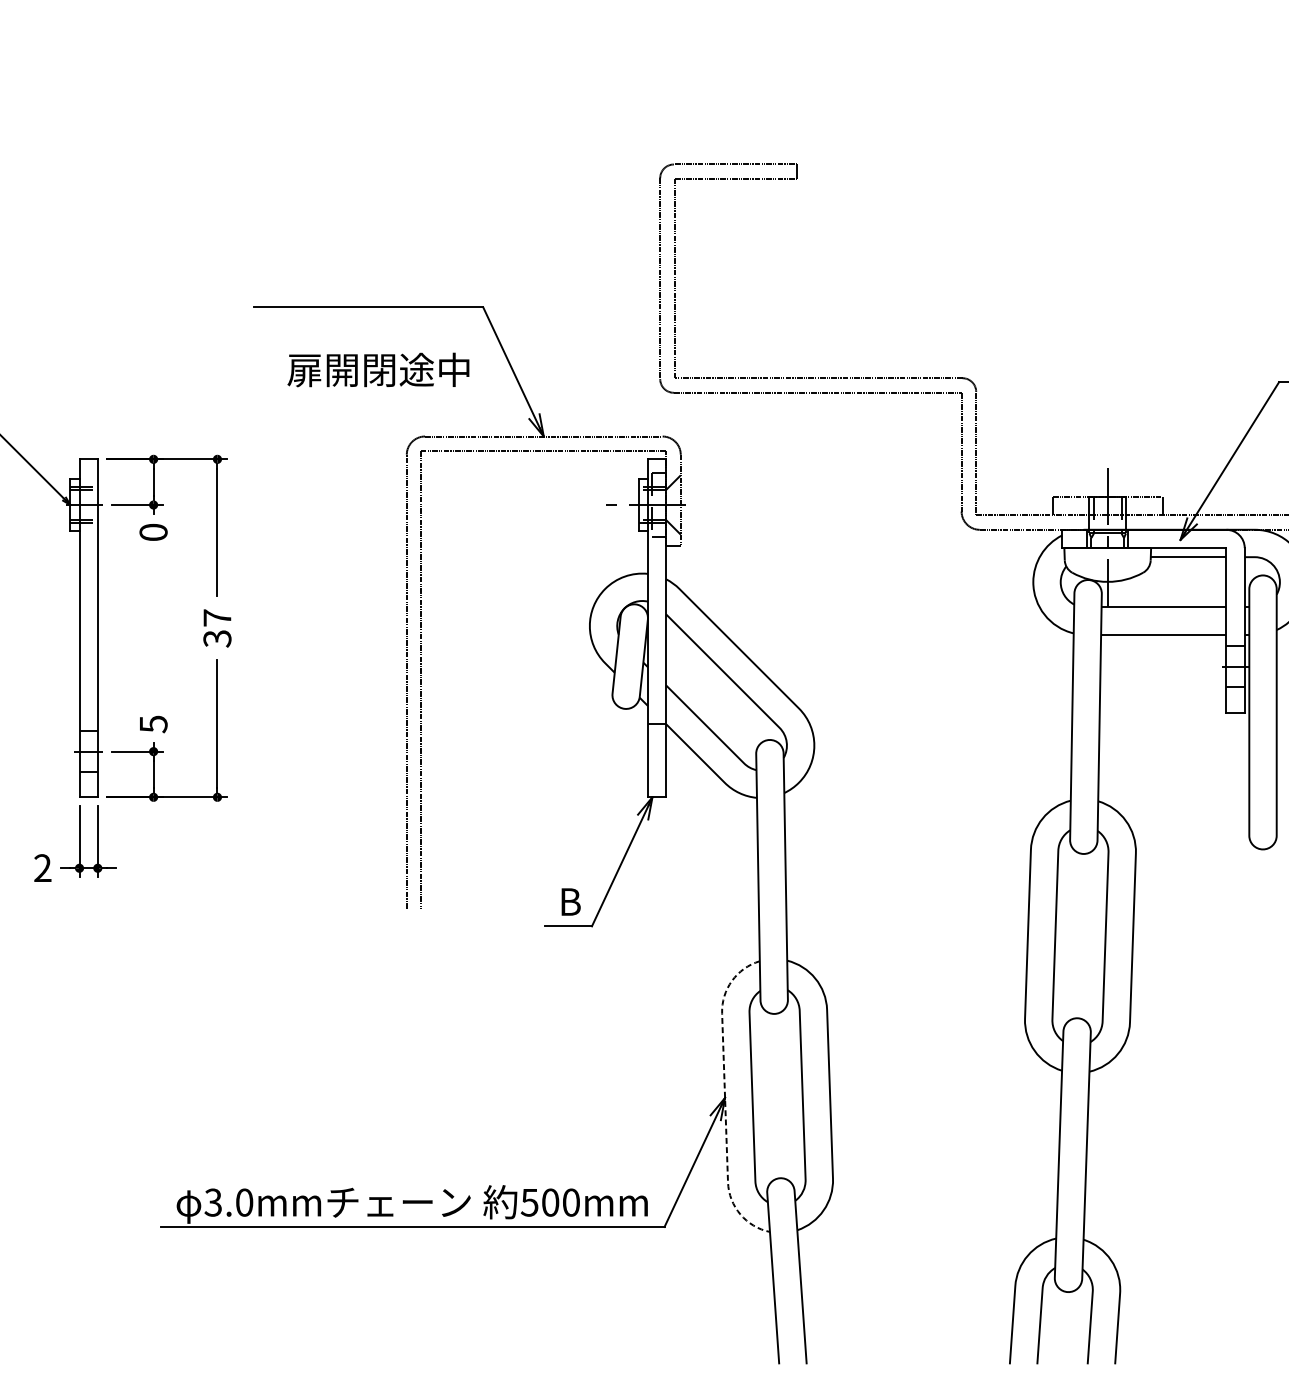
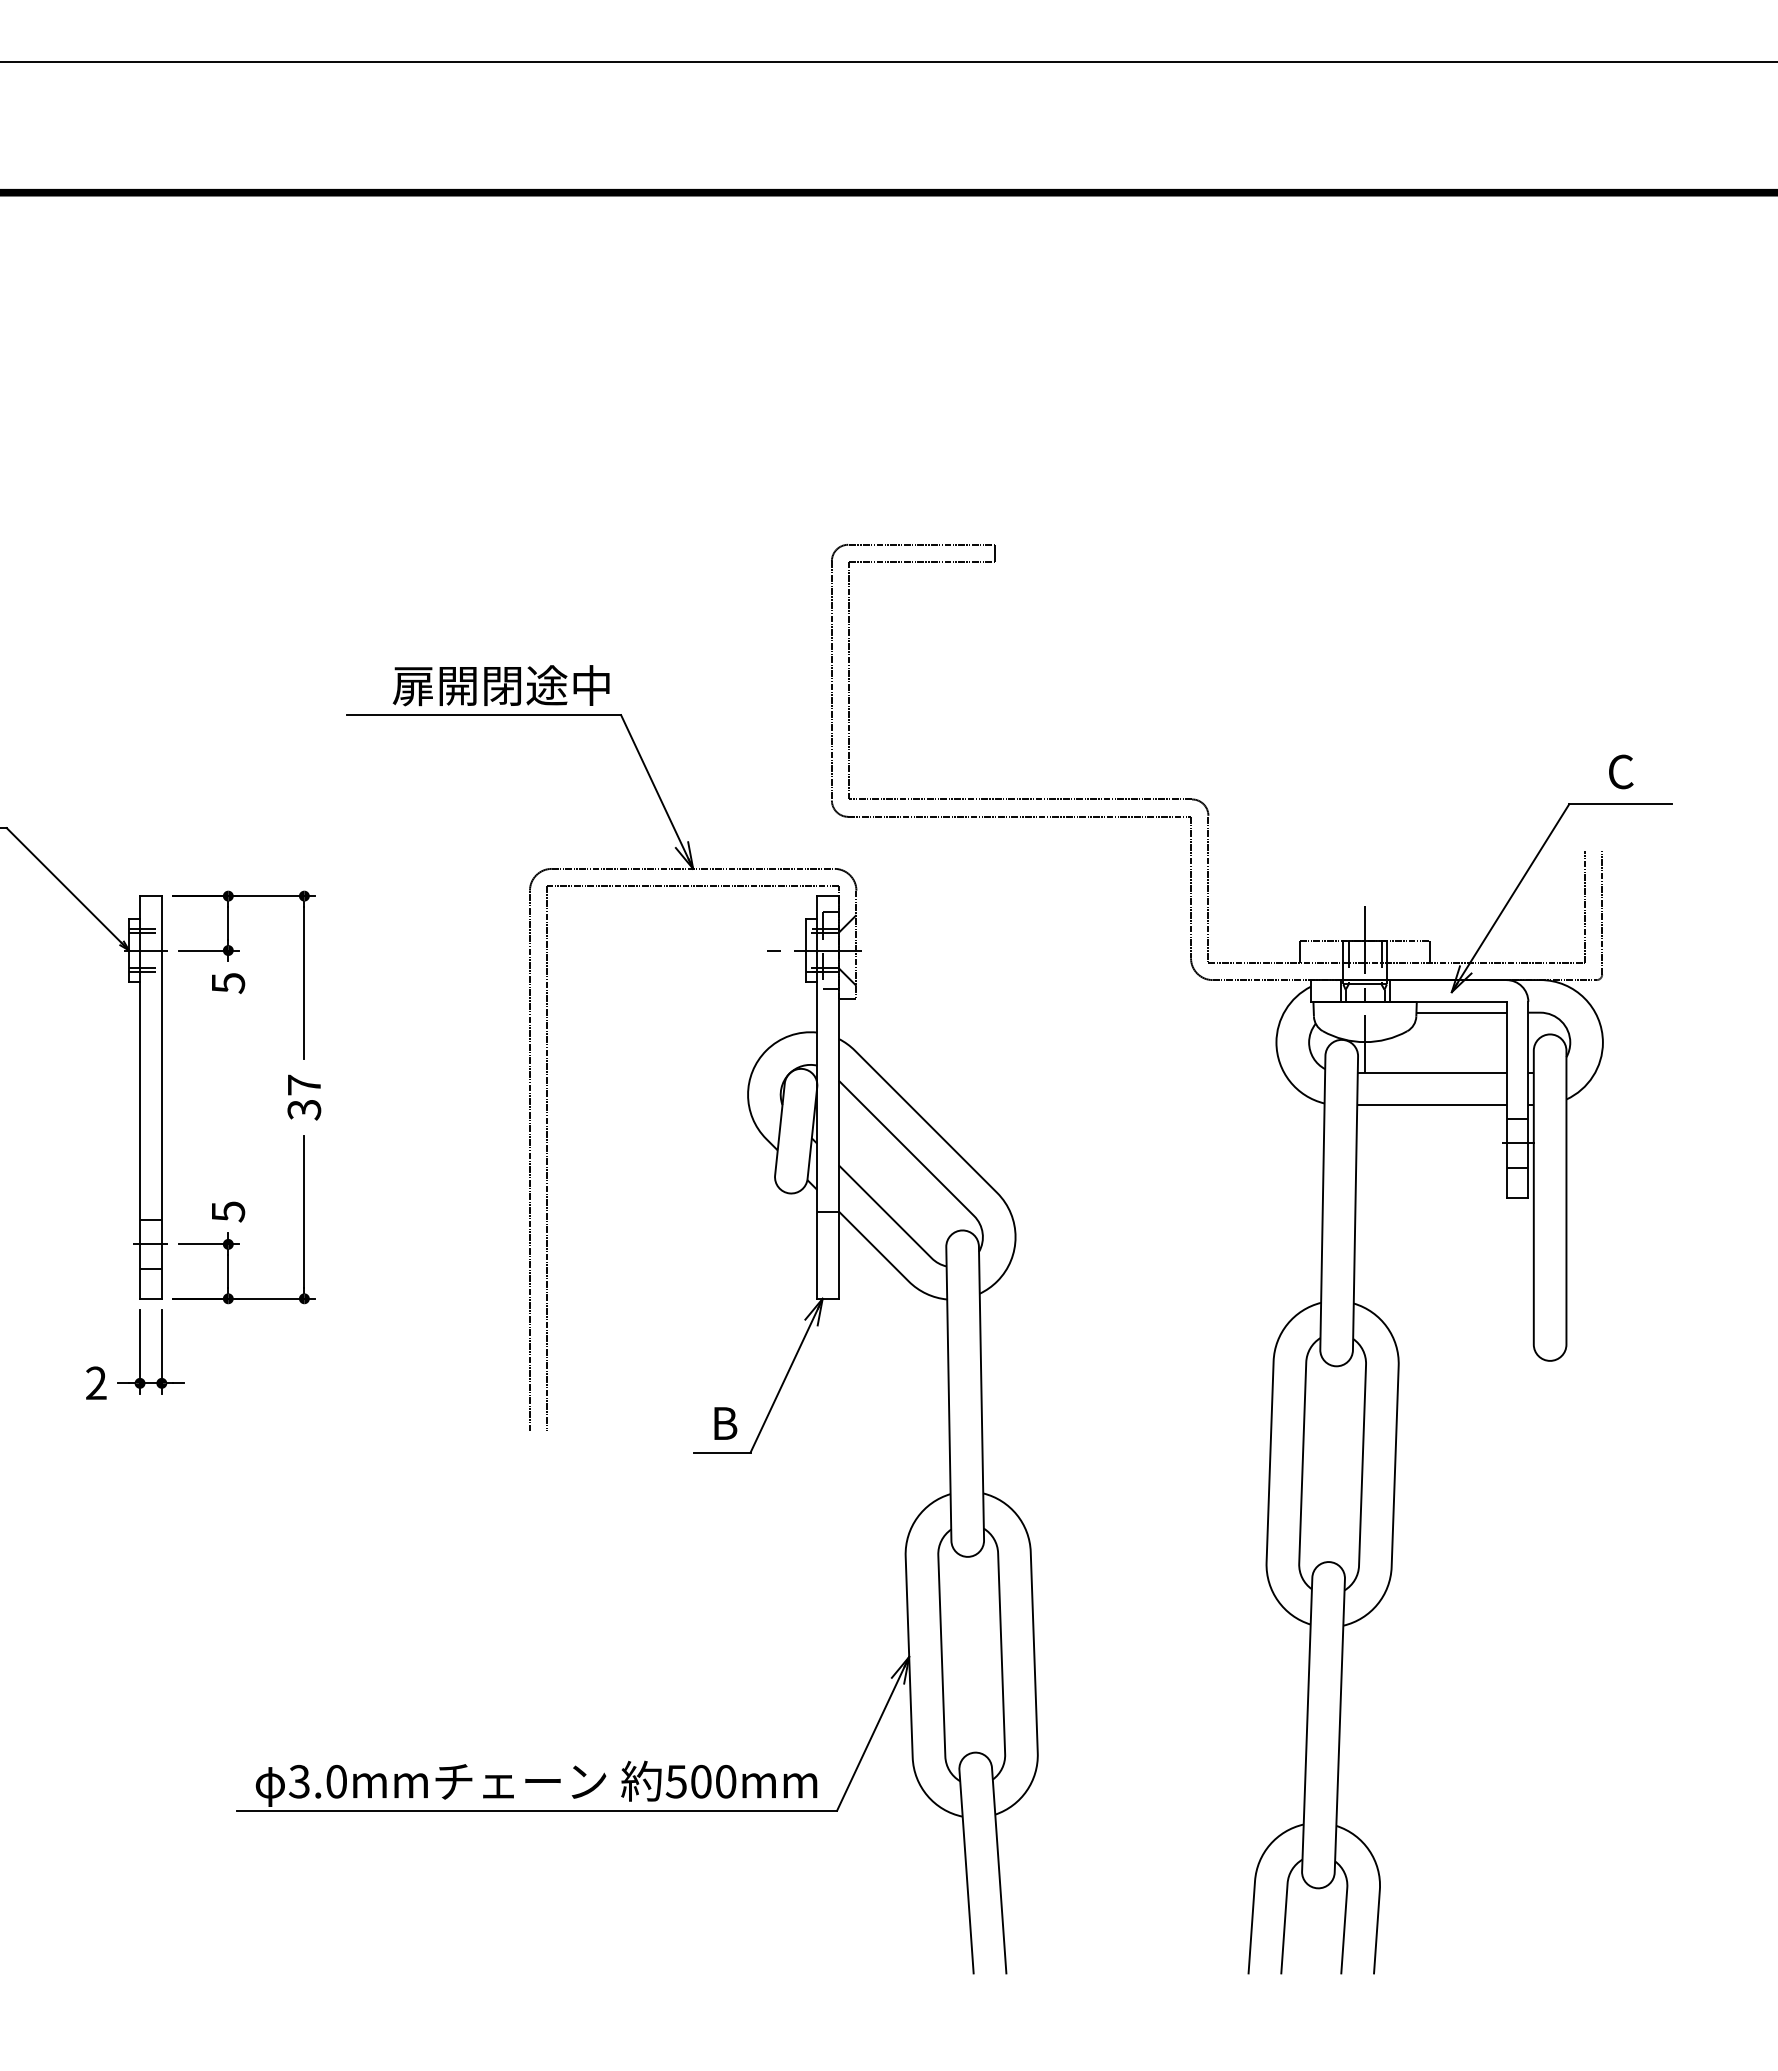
text: (377, 369) -> (500, 685), moved
text: (153, 532) -> (228, 983), 0 -> 5
line: (725, 1097) -> (909, 1656), dashed -> solid

